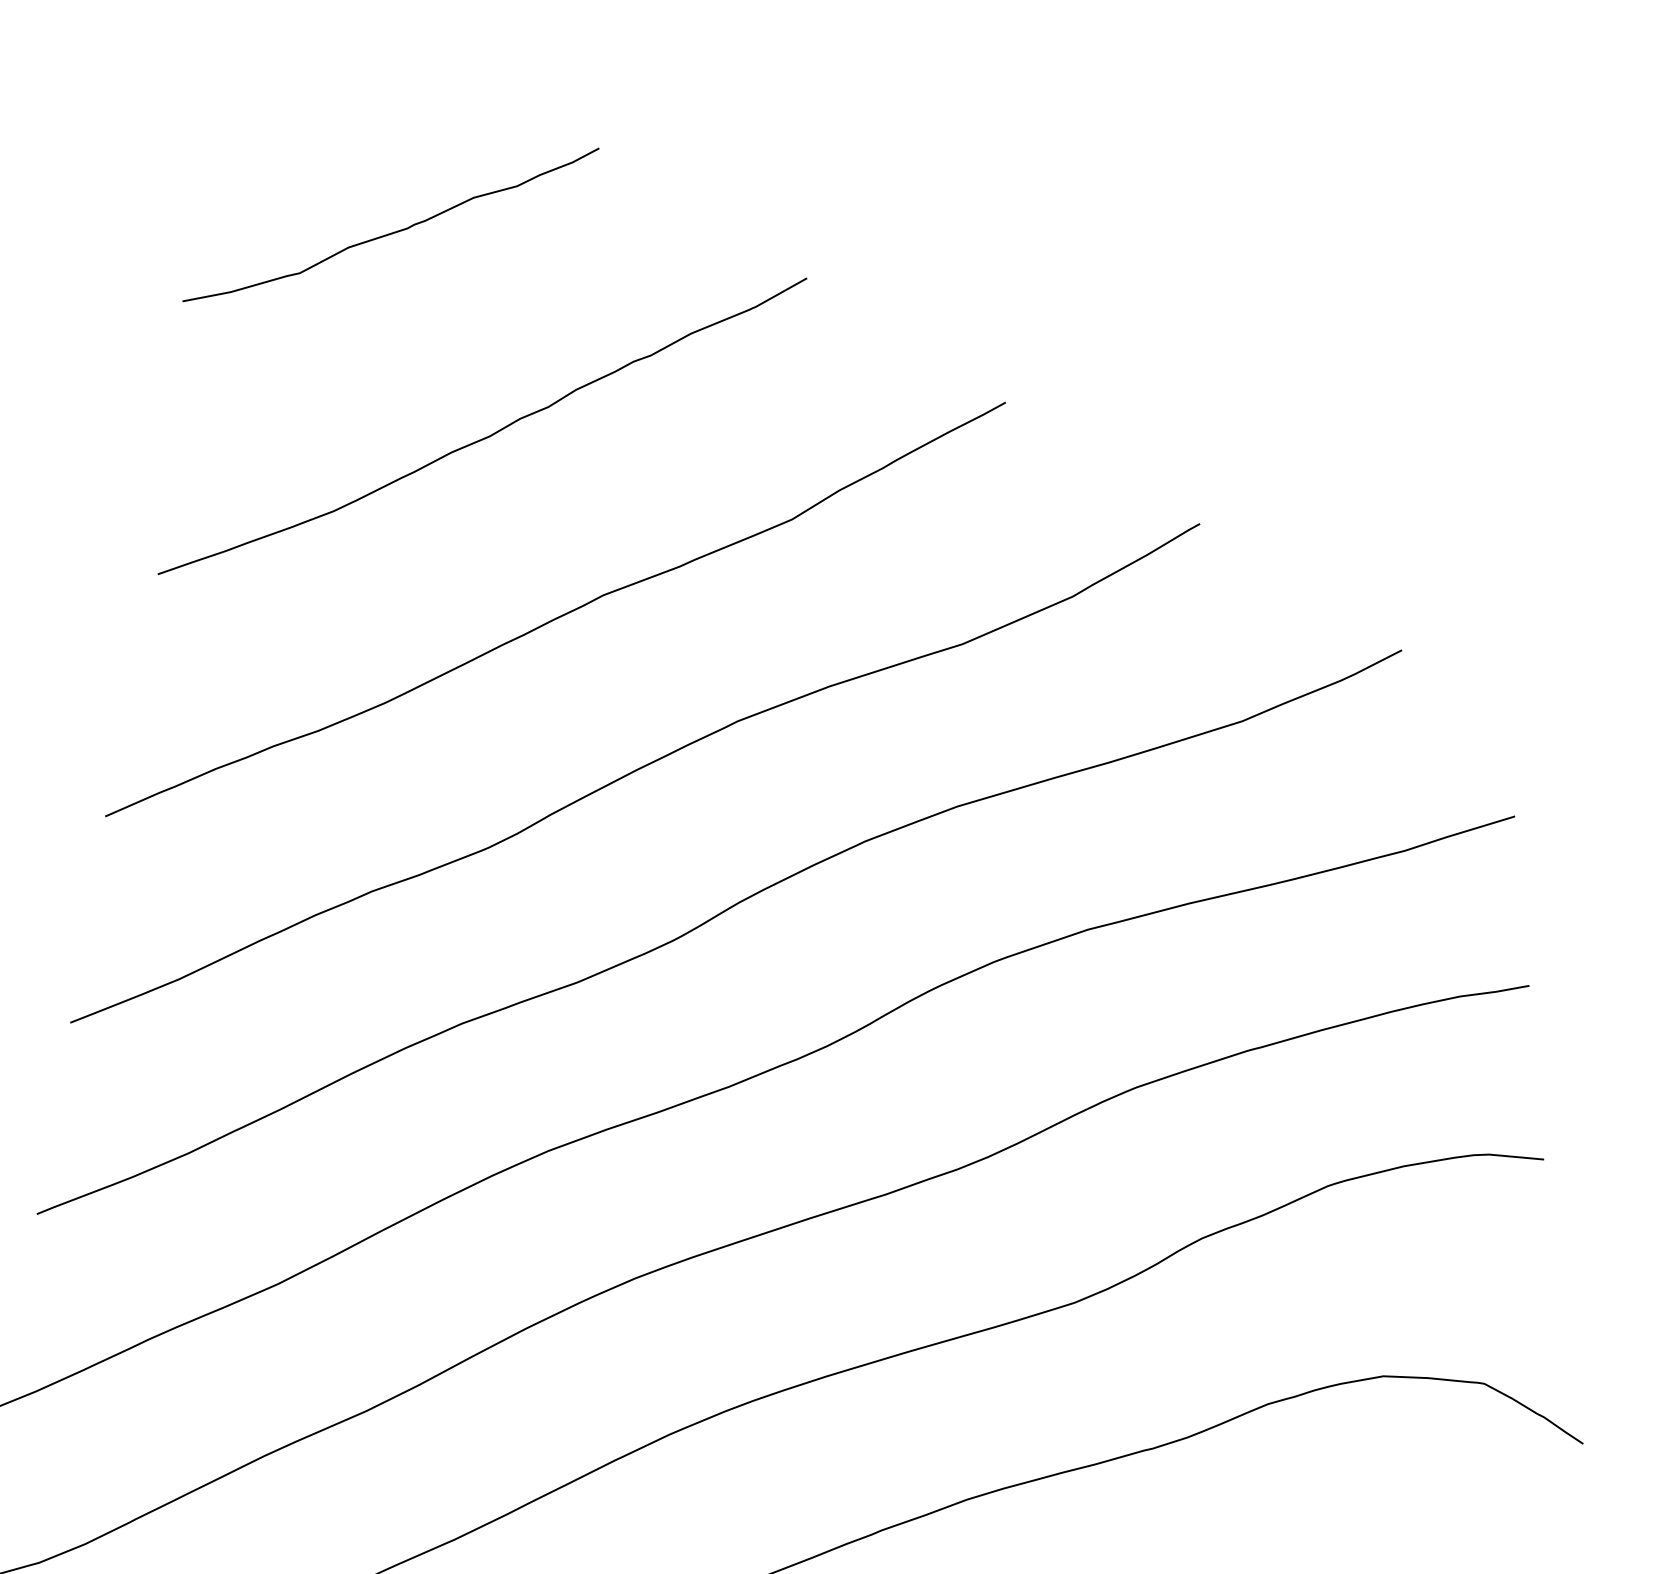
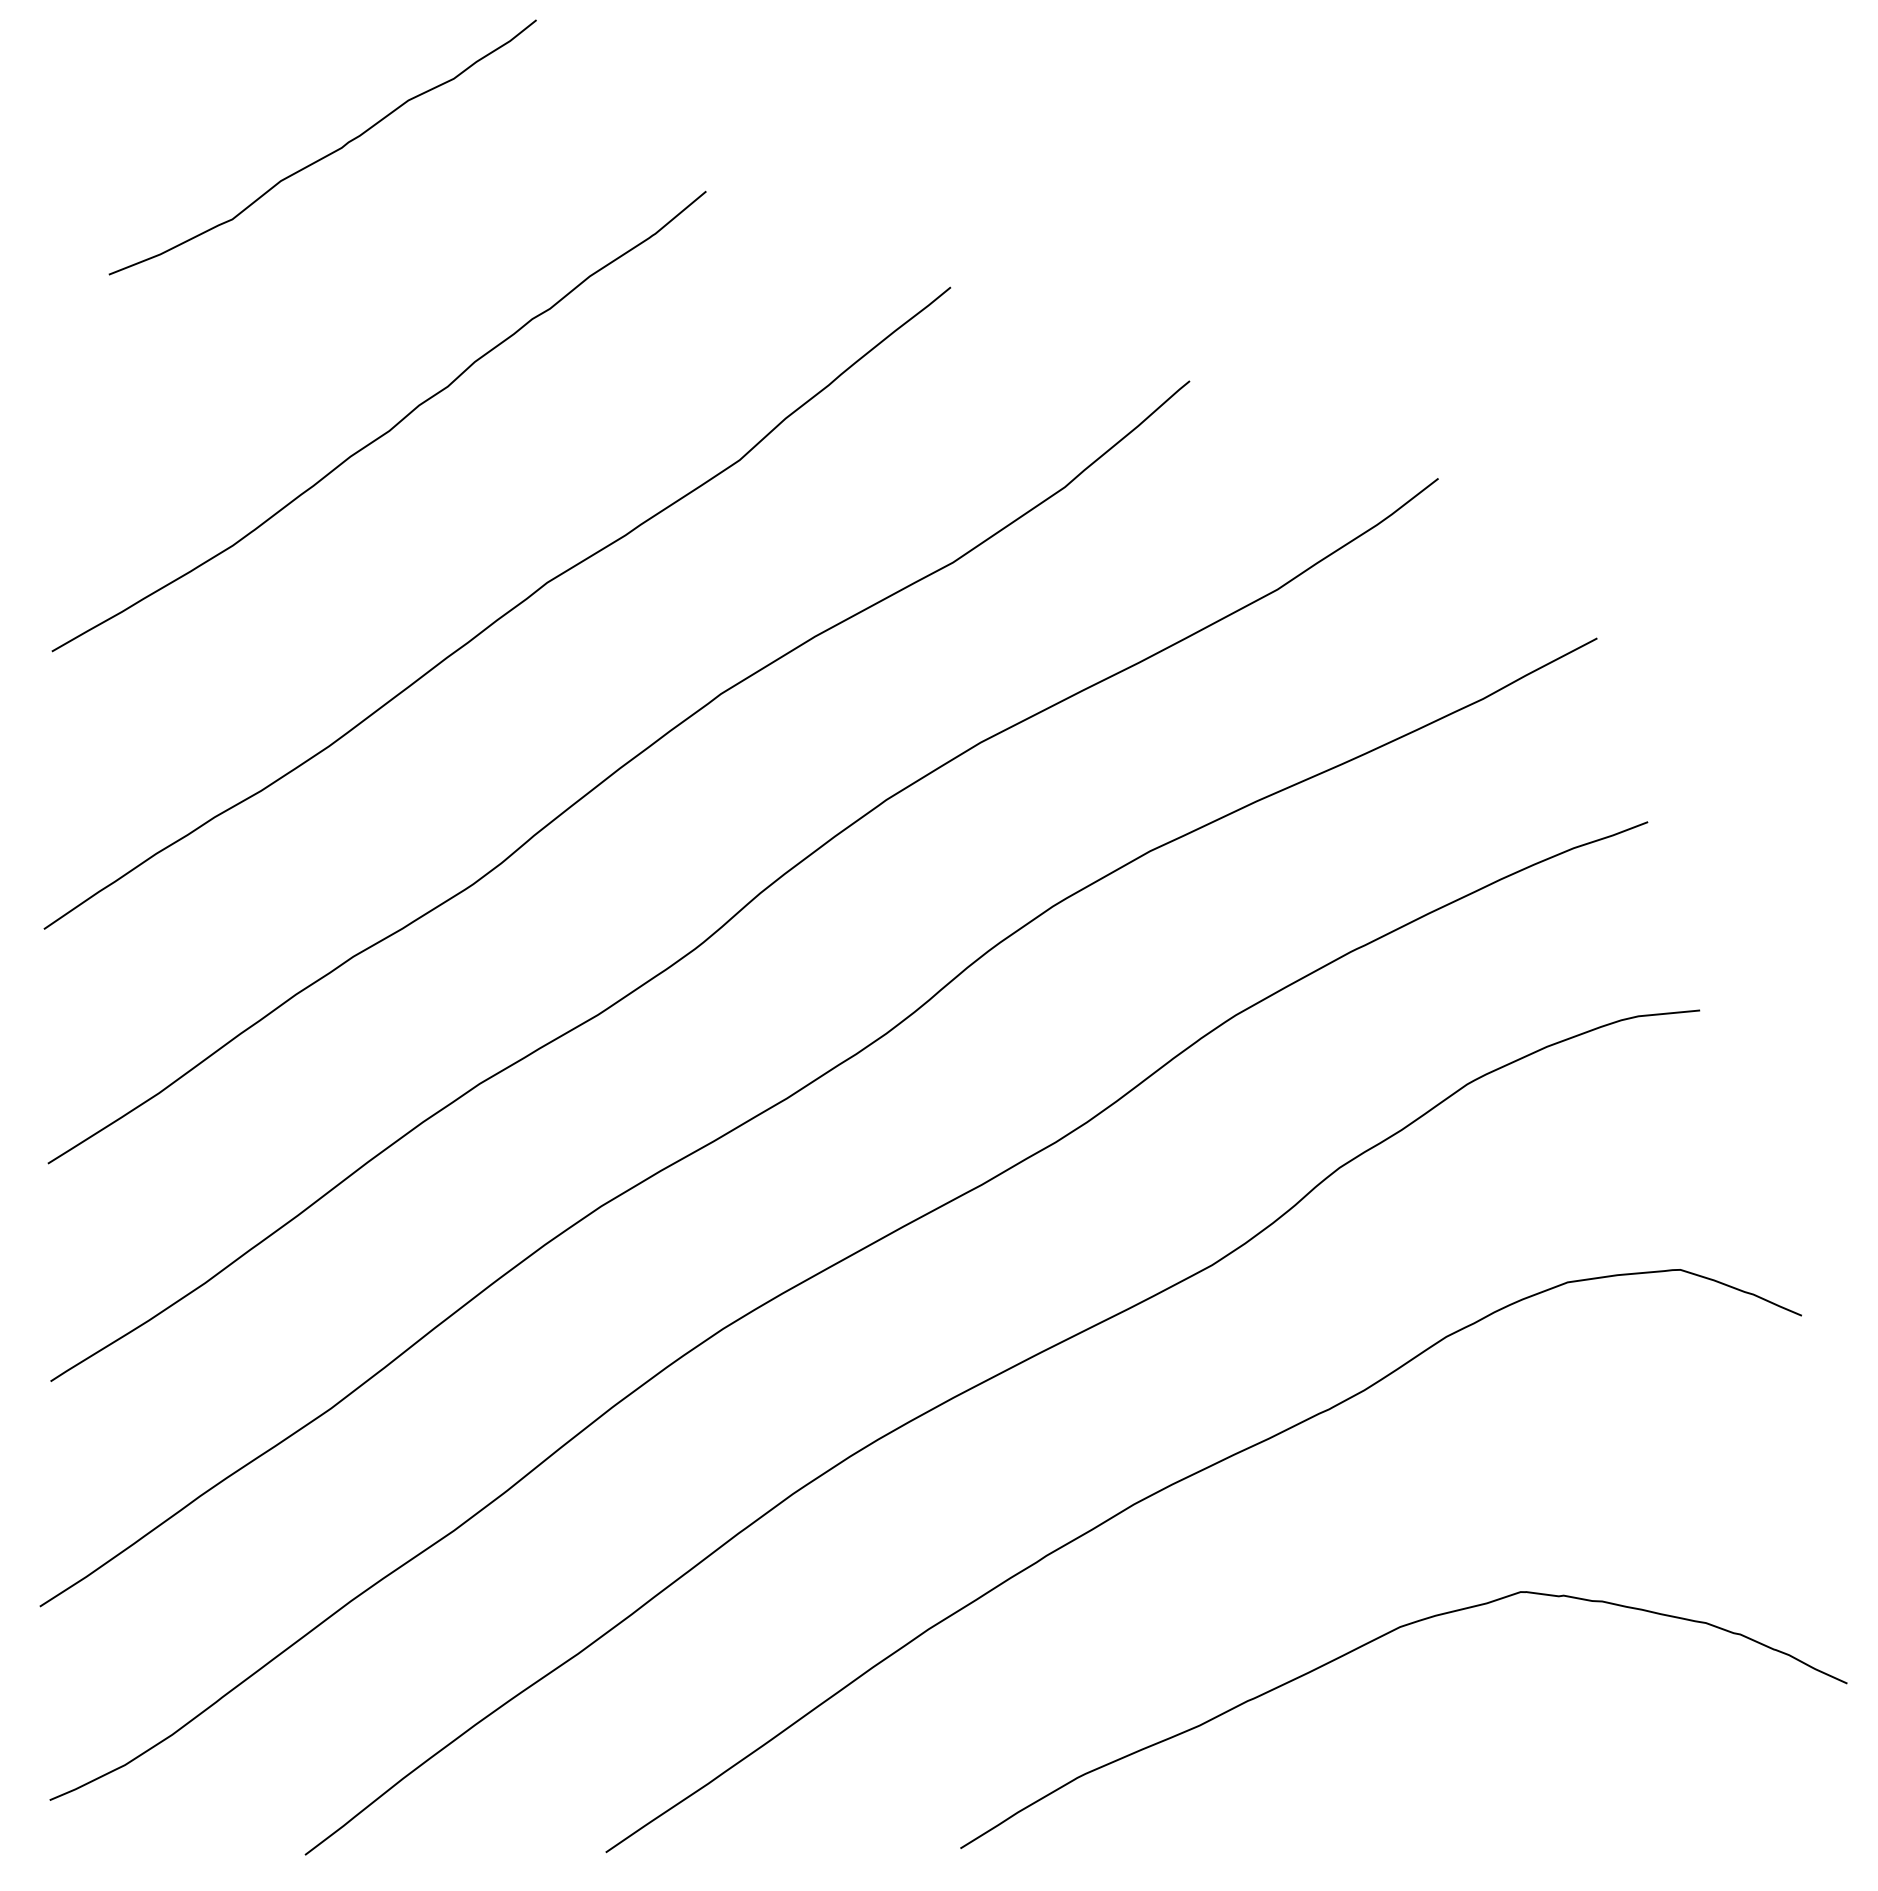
curve: (392, 232) -> (325, 155), moved

